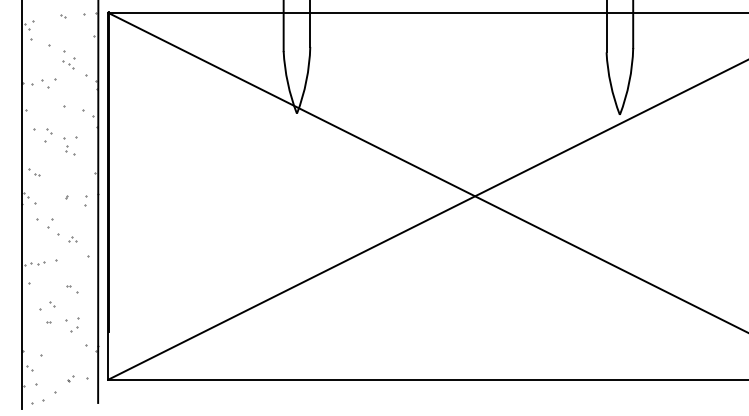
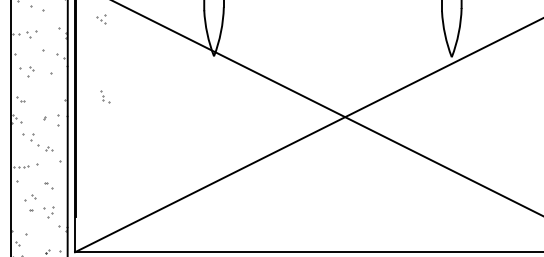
part: (68, 63) -> (101, 19), moved
part: (69, 146) -> (105, 96), moved
part: (85, 200) -> (58, 120), size x1.6

